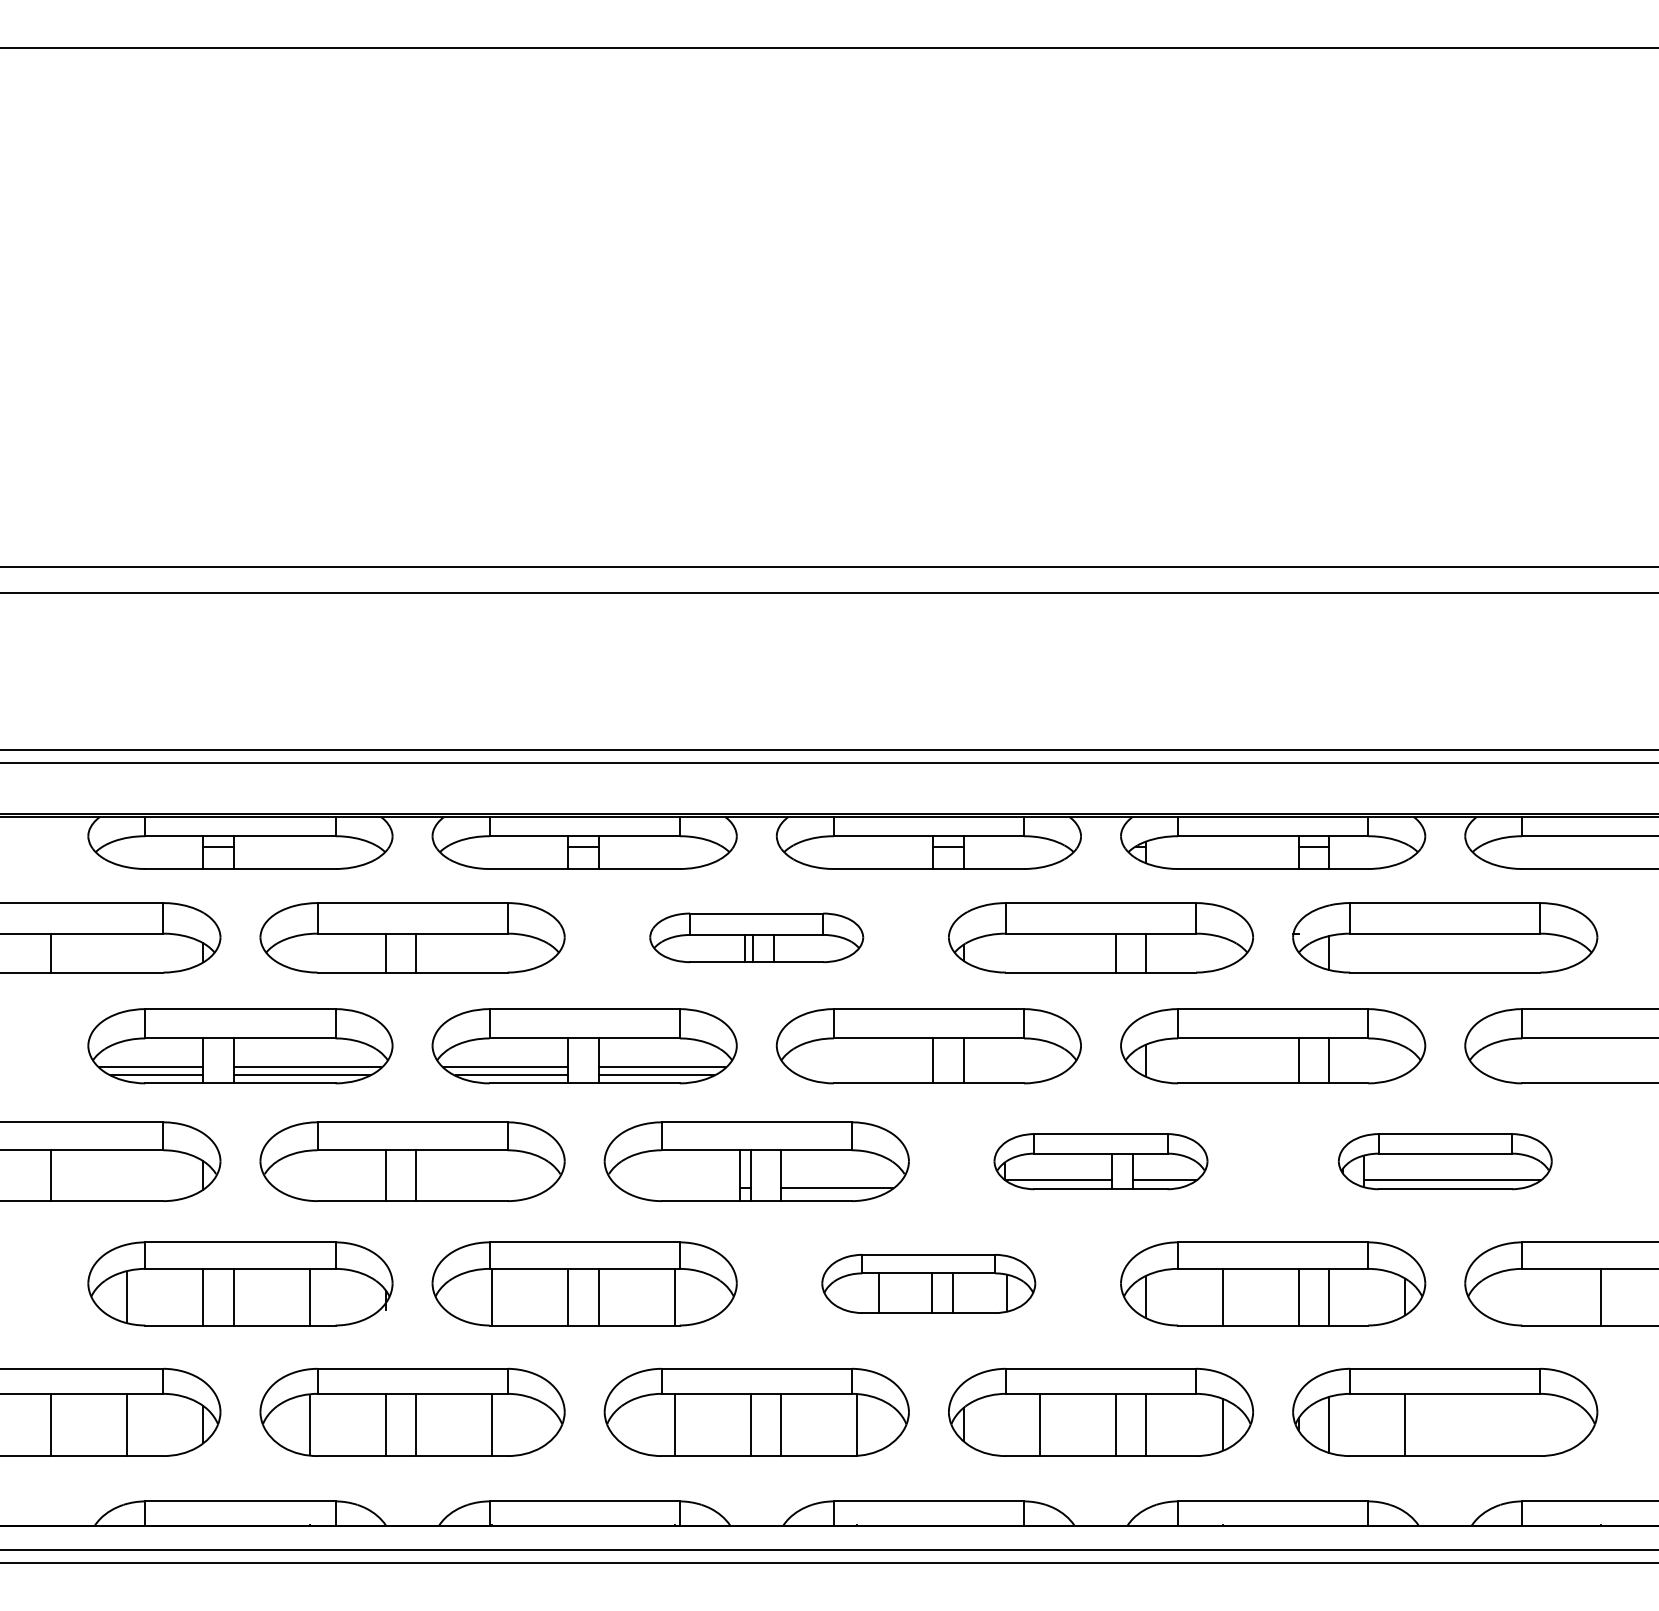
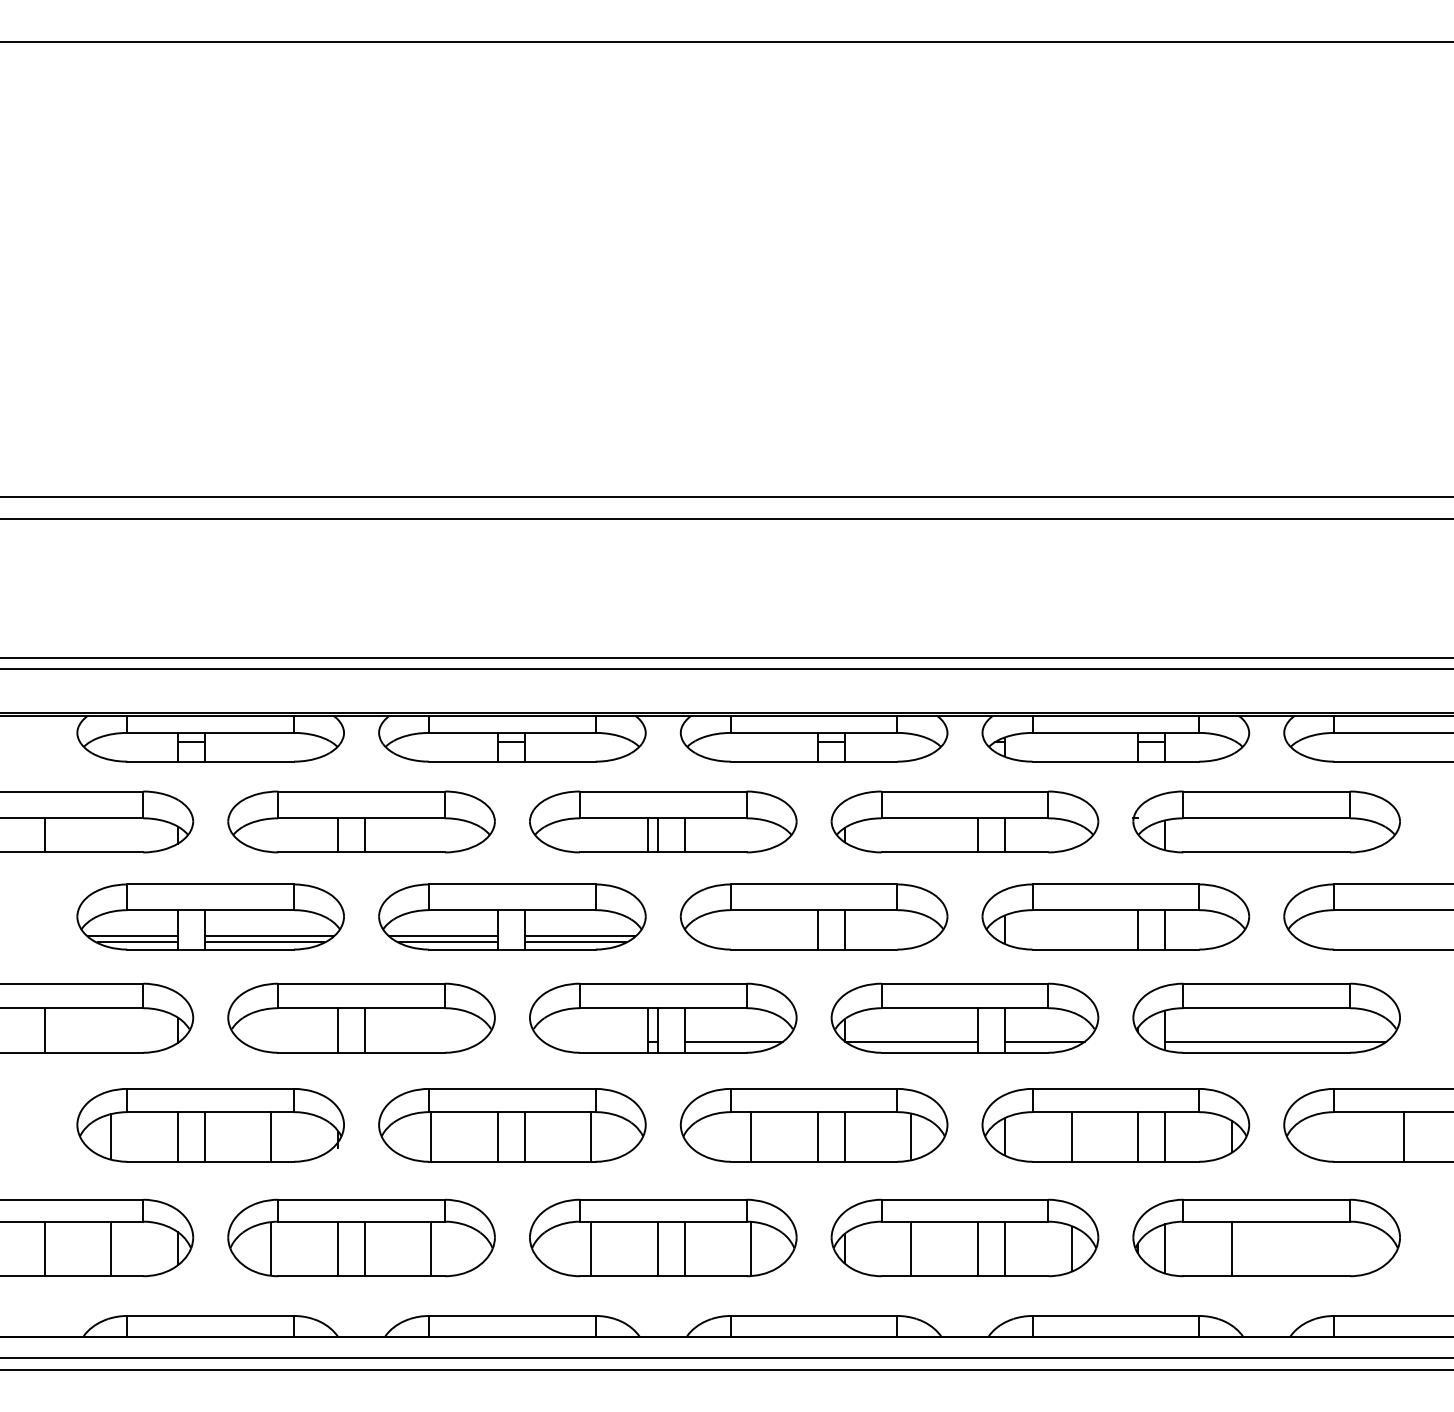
part: (756, 937) -> (663, 821), size x1.43
part: (1100, 1161) -> (964, 1018), size x1.43
part: (1445, 1161) -> (1266, 1018), size x1.43
part: (928, 1283) -> (813, 1124), size x1.43

